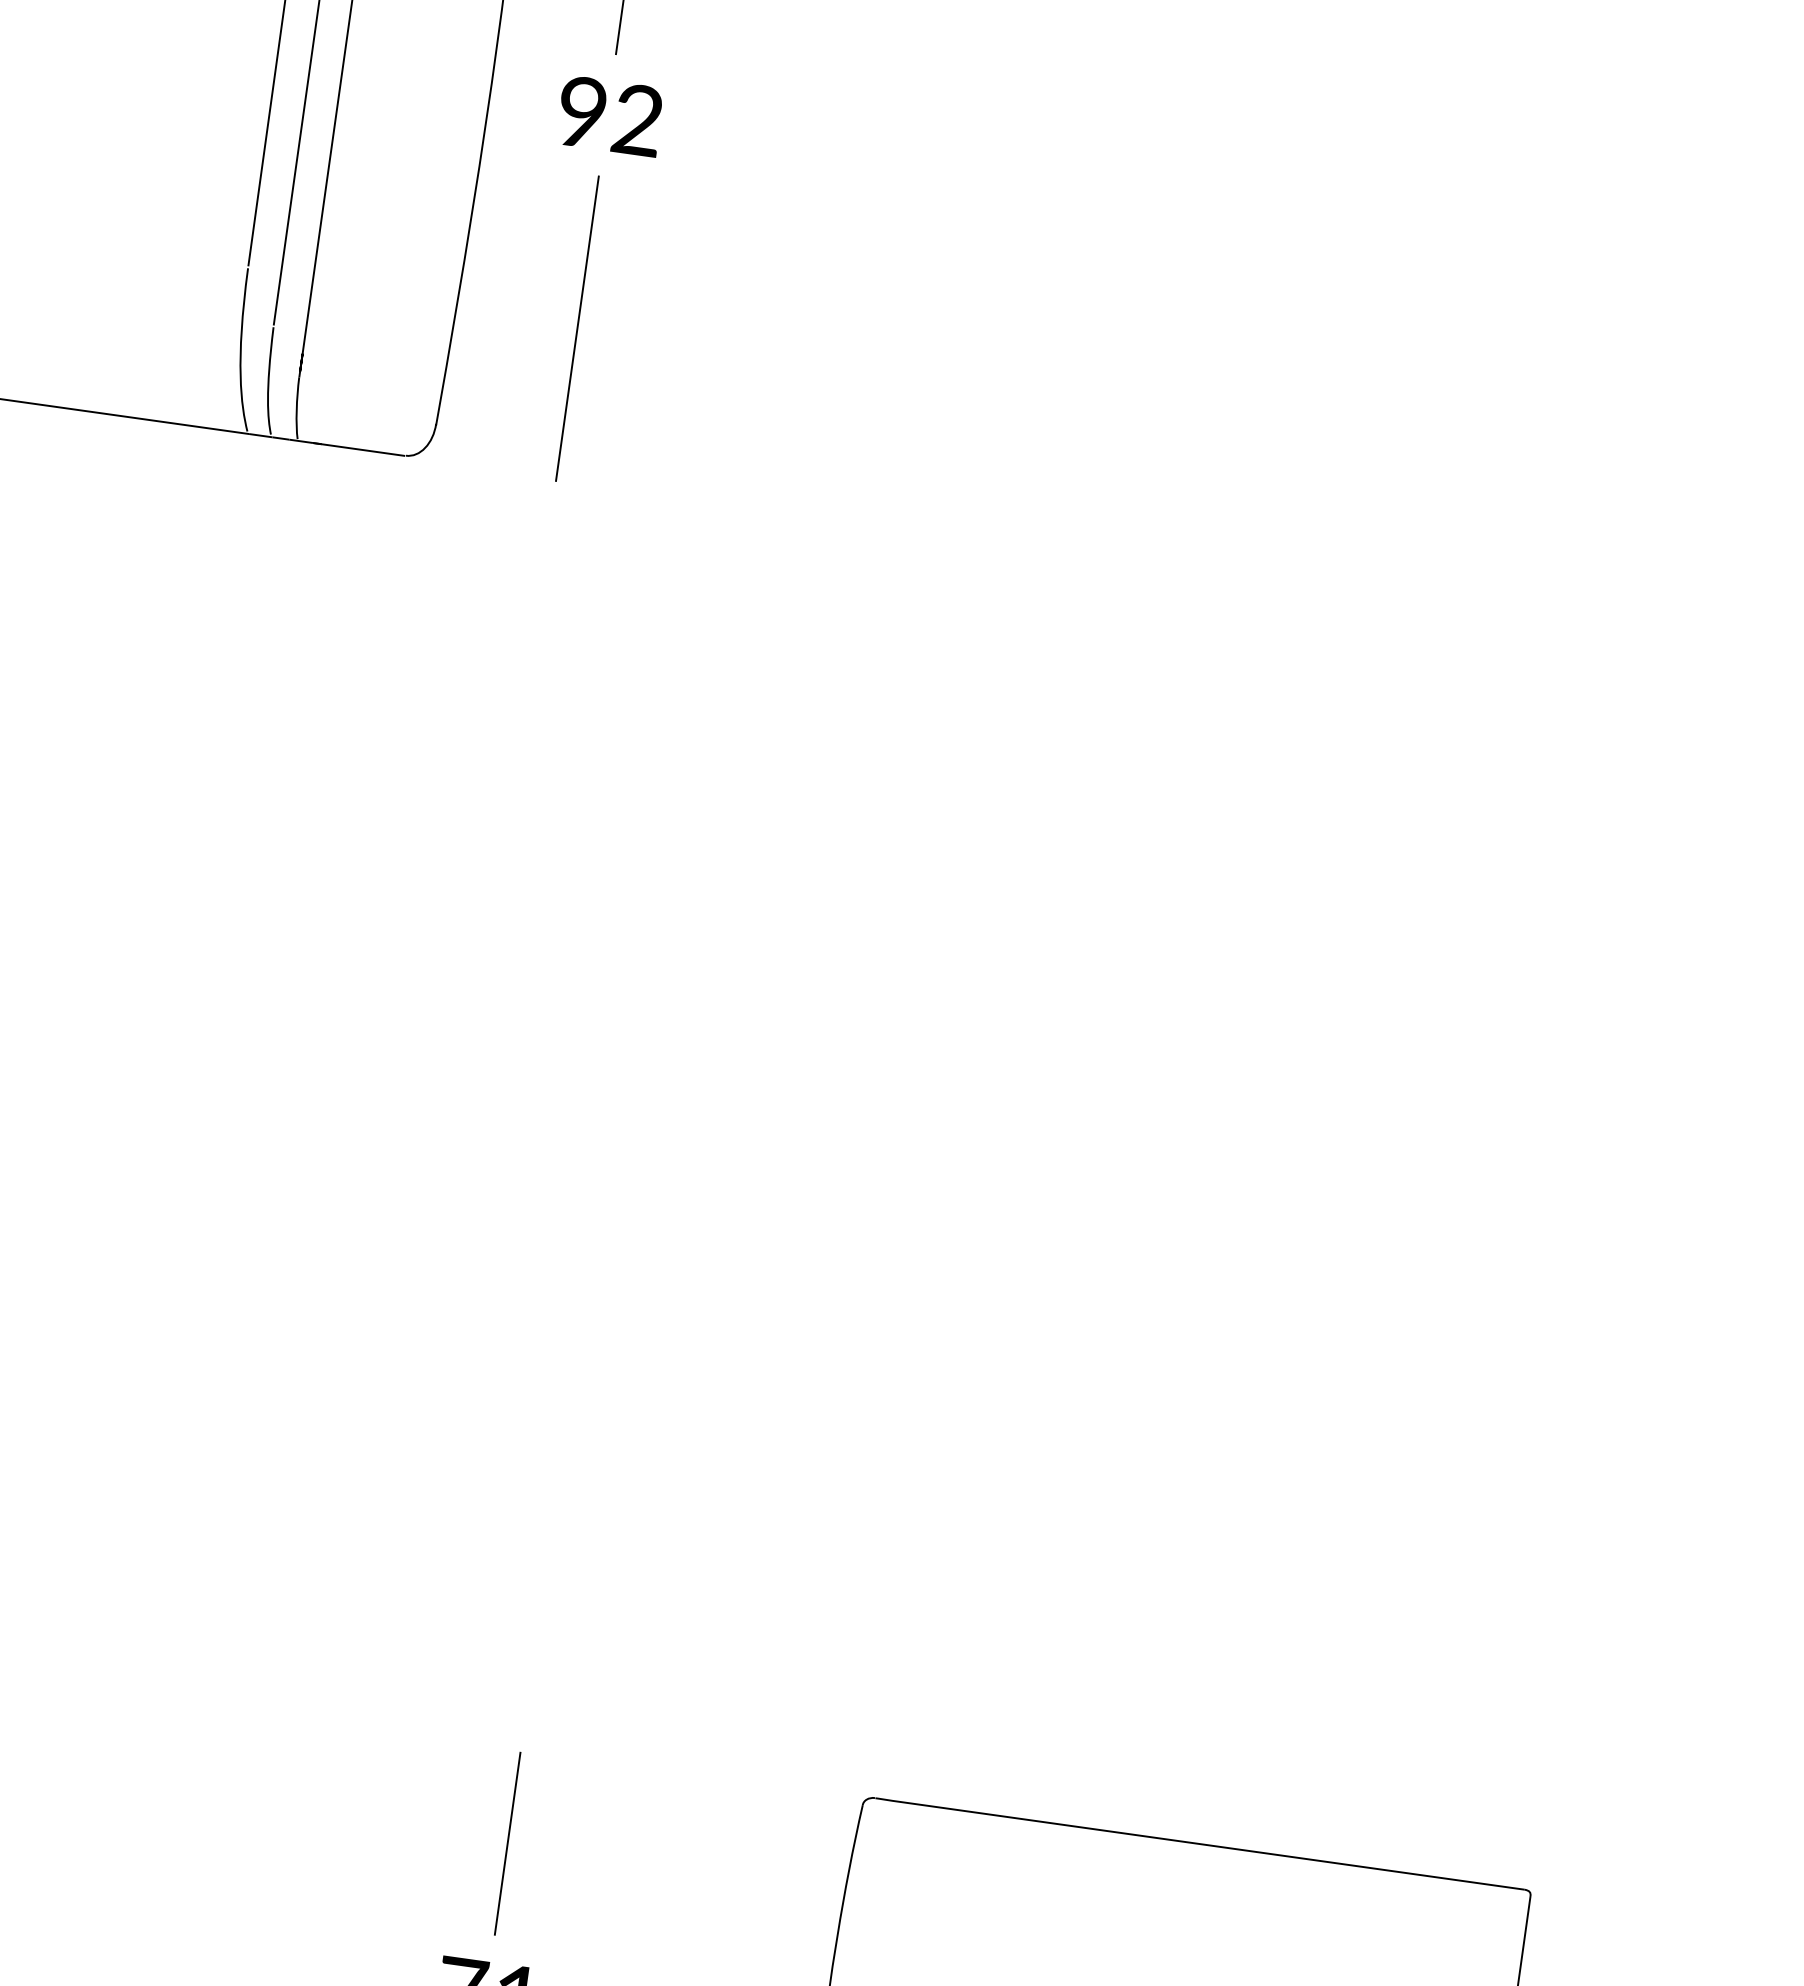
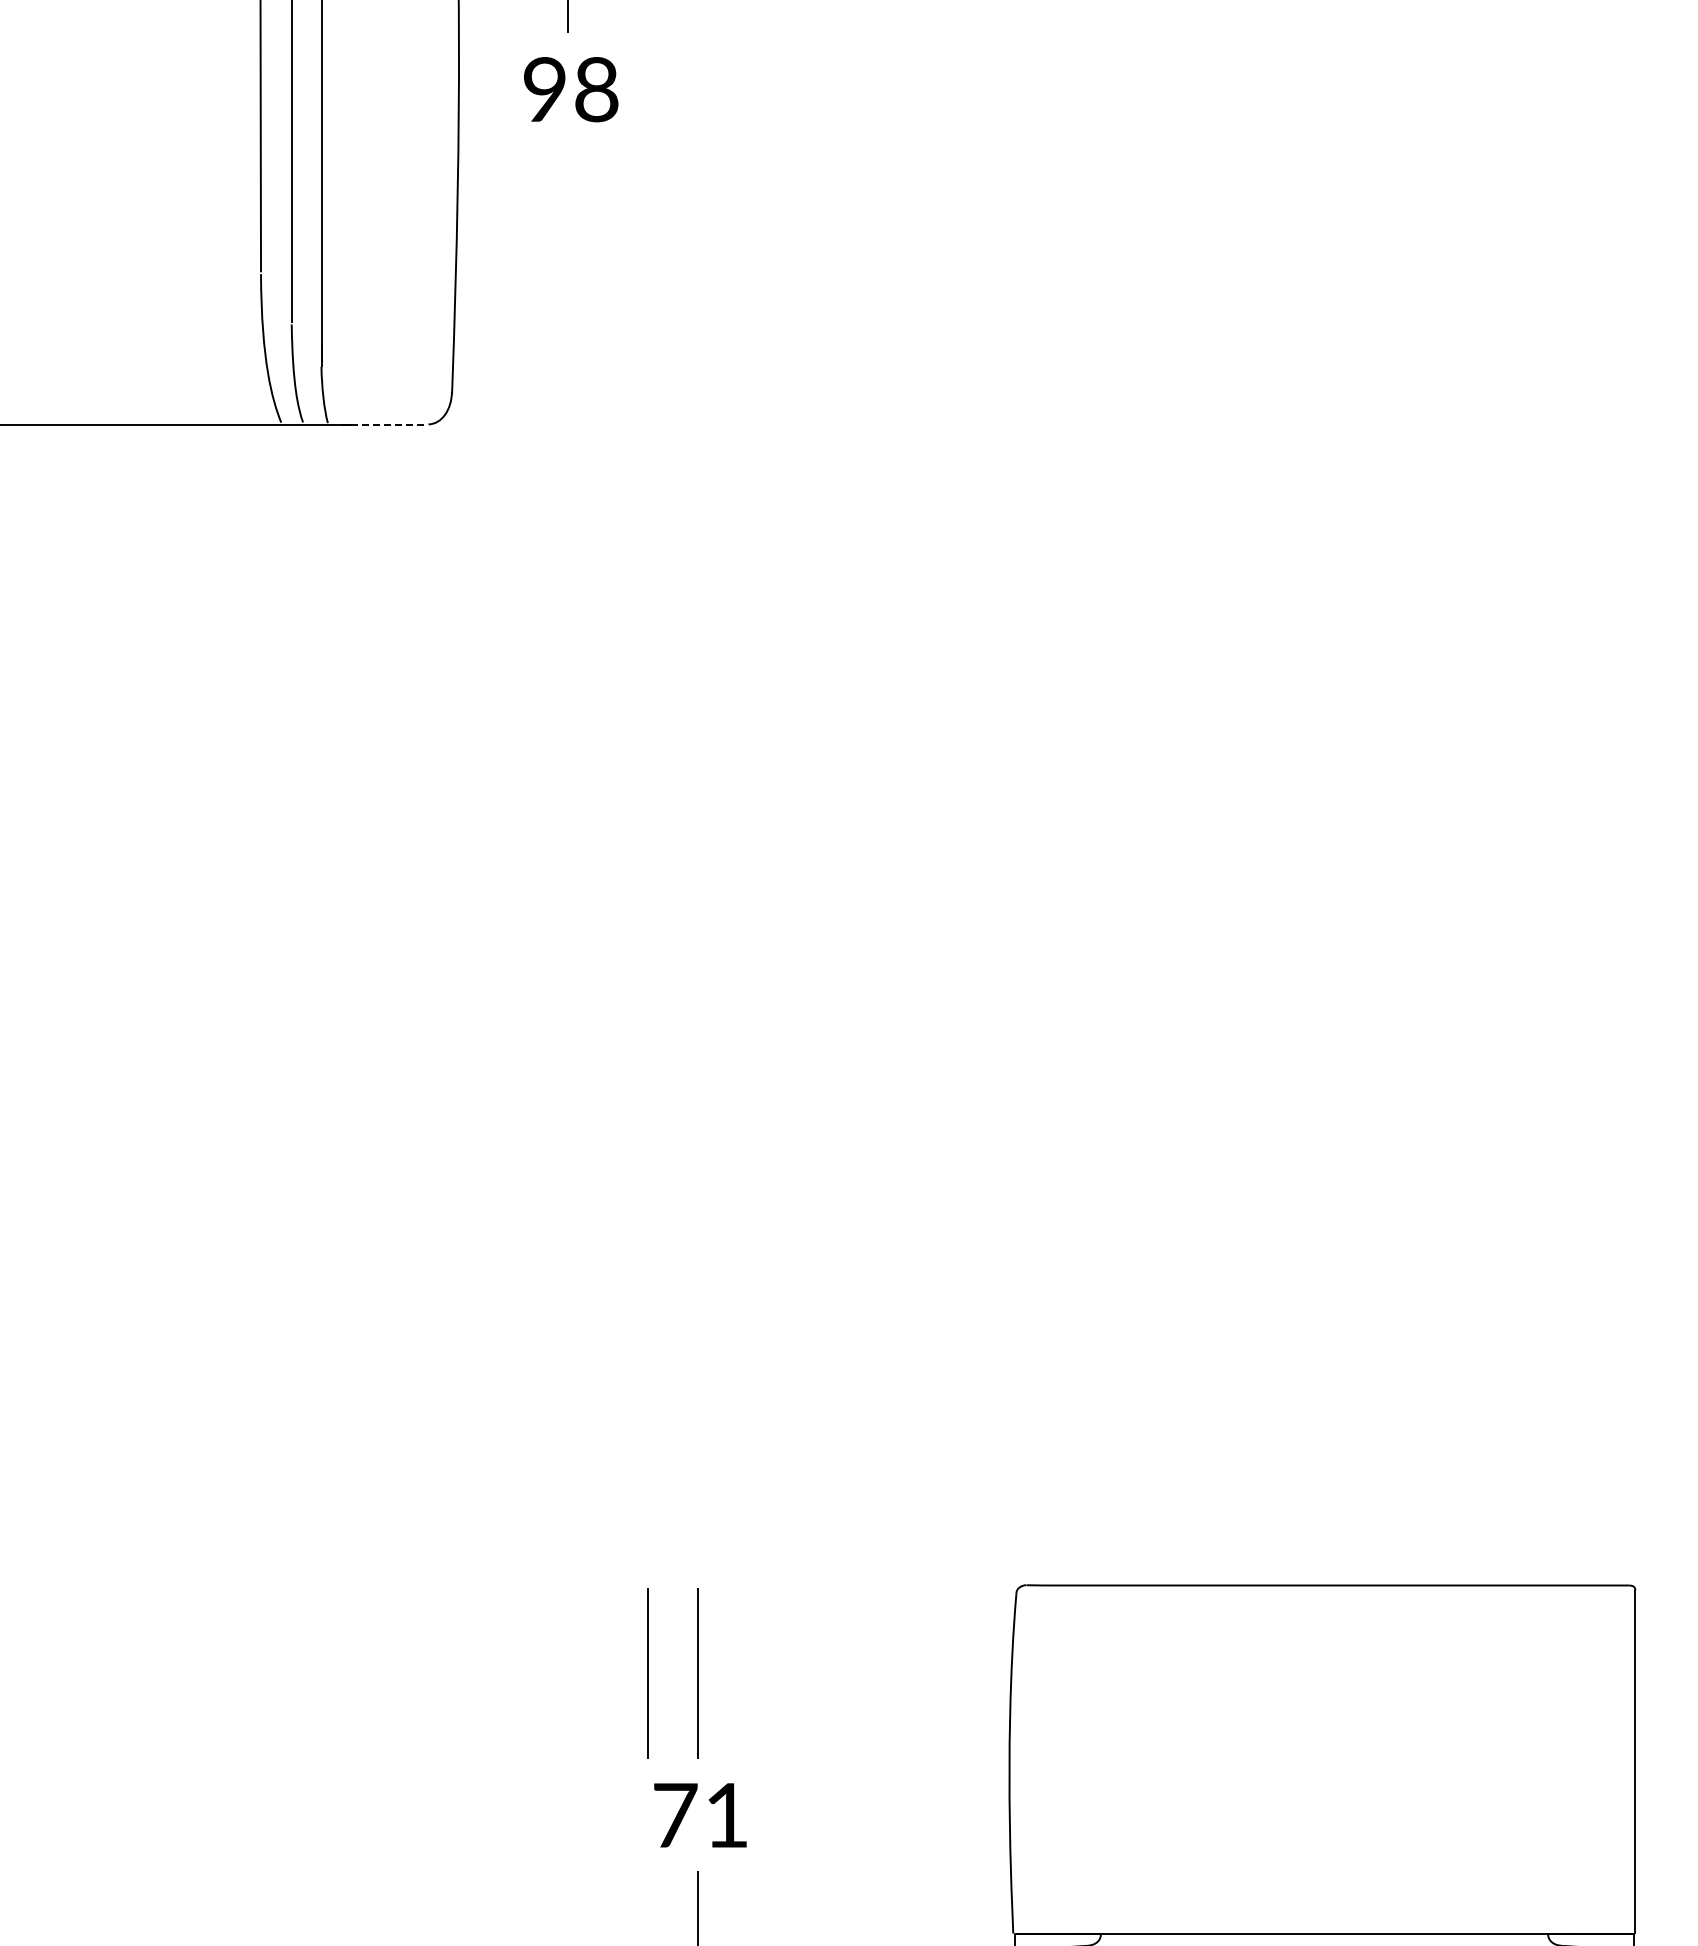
text: (637, 120) -> (596, 89), 92 -> 98
line: (576, 328) -> (567, 286), removed
line: (363, 449) -> (389, 424), solid -> dashed
line: (452, 1835) -> (647, 1673), added

